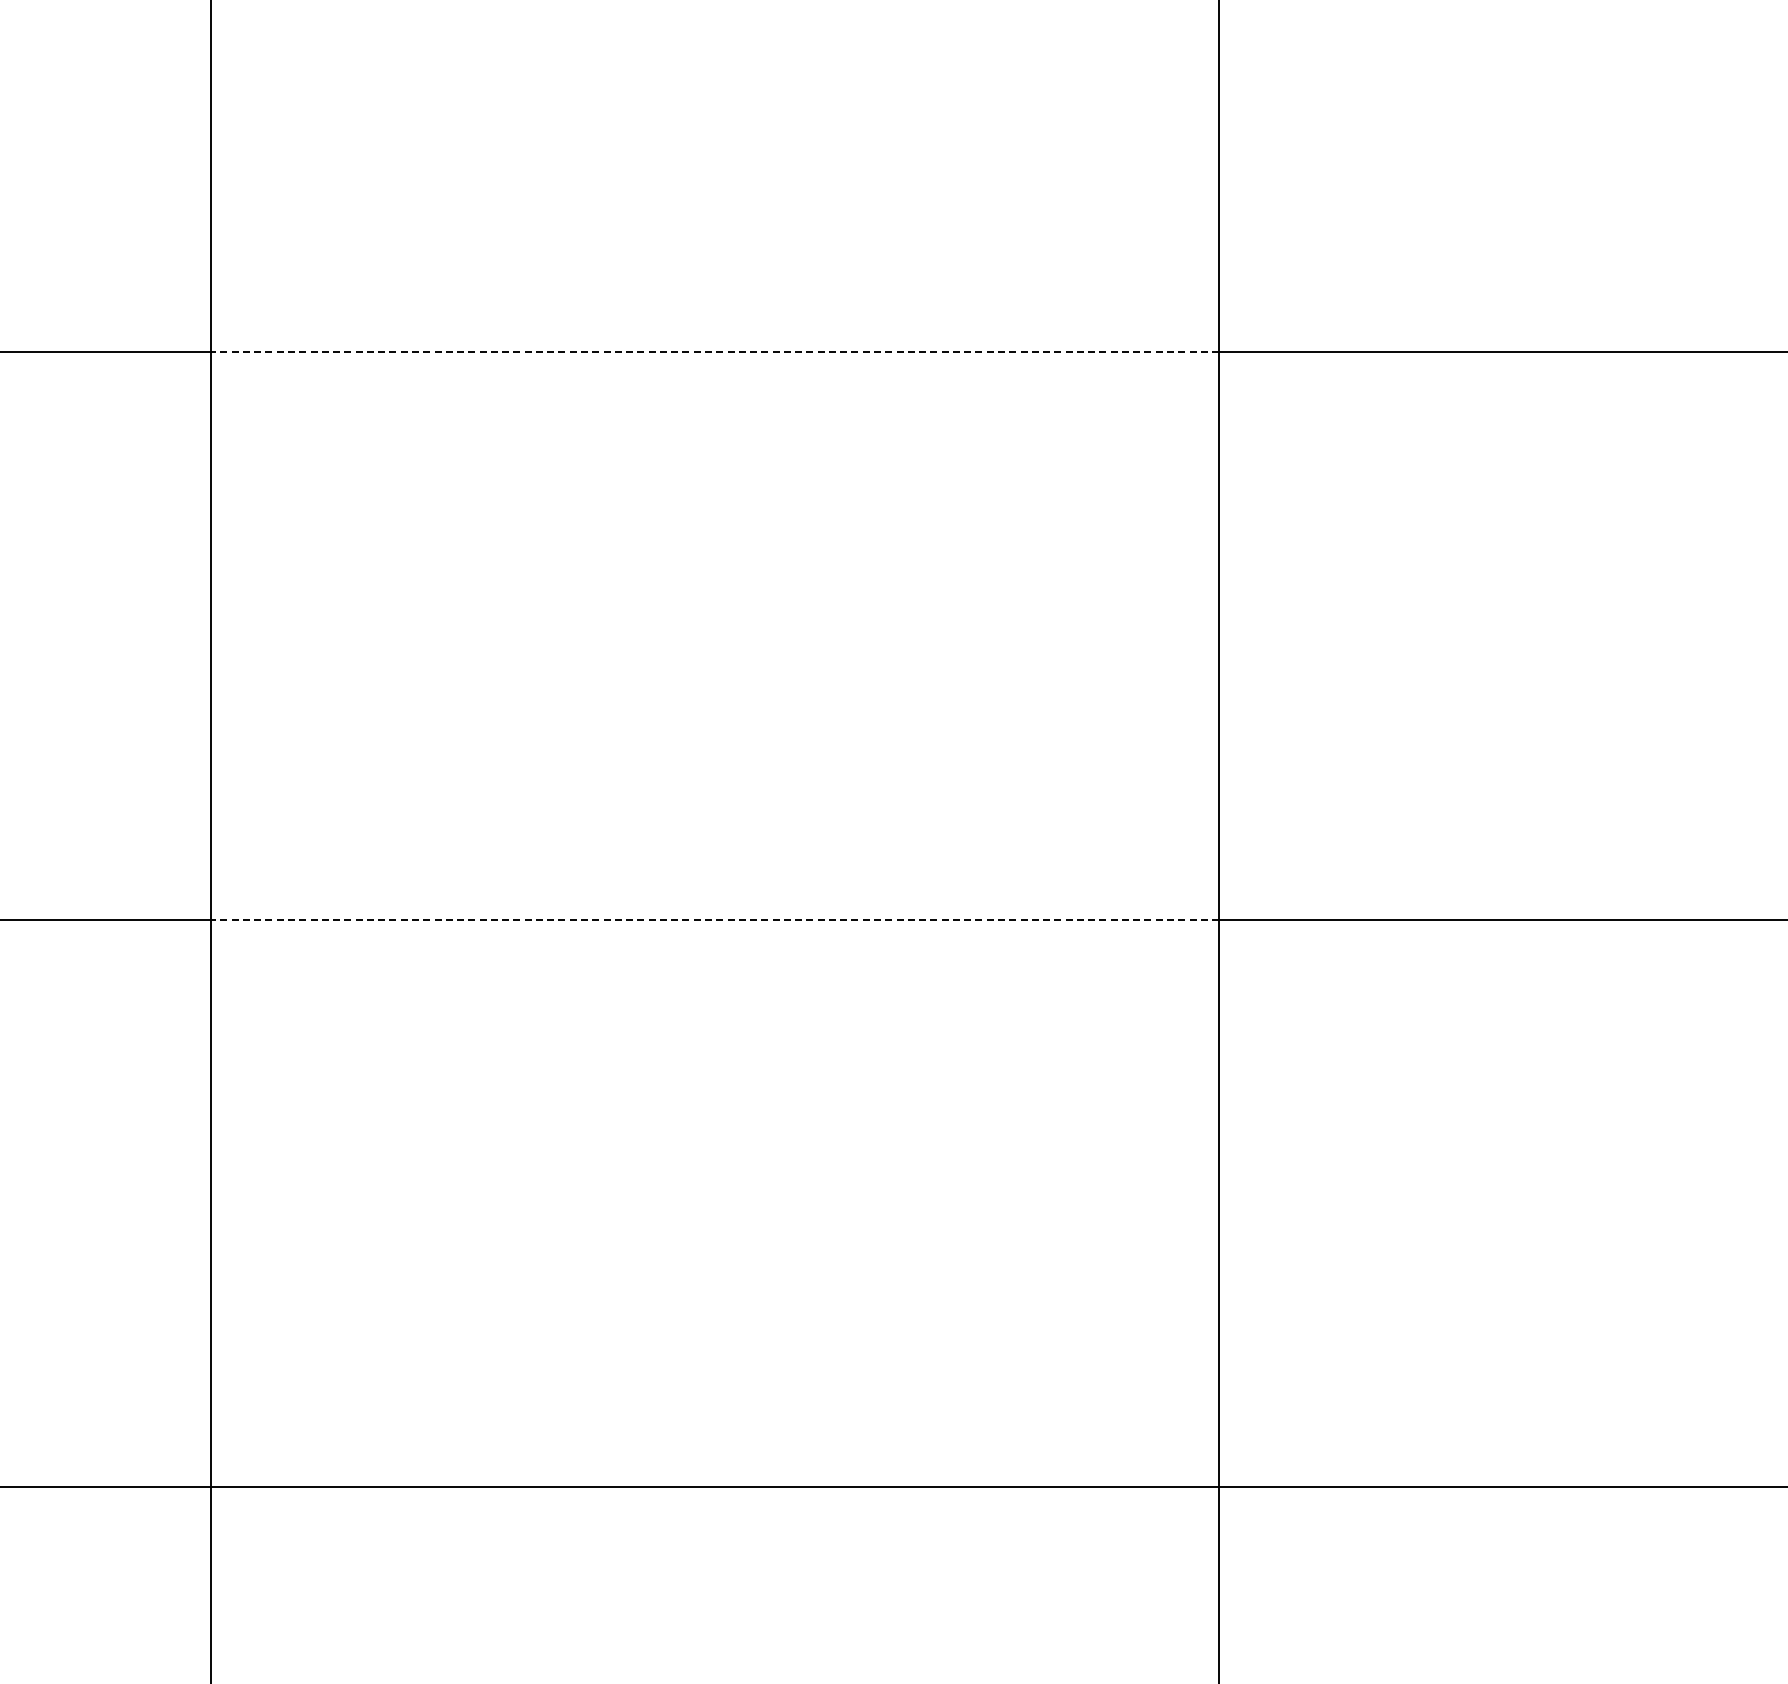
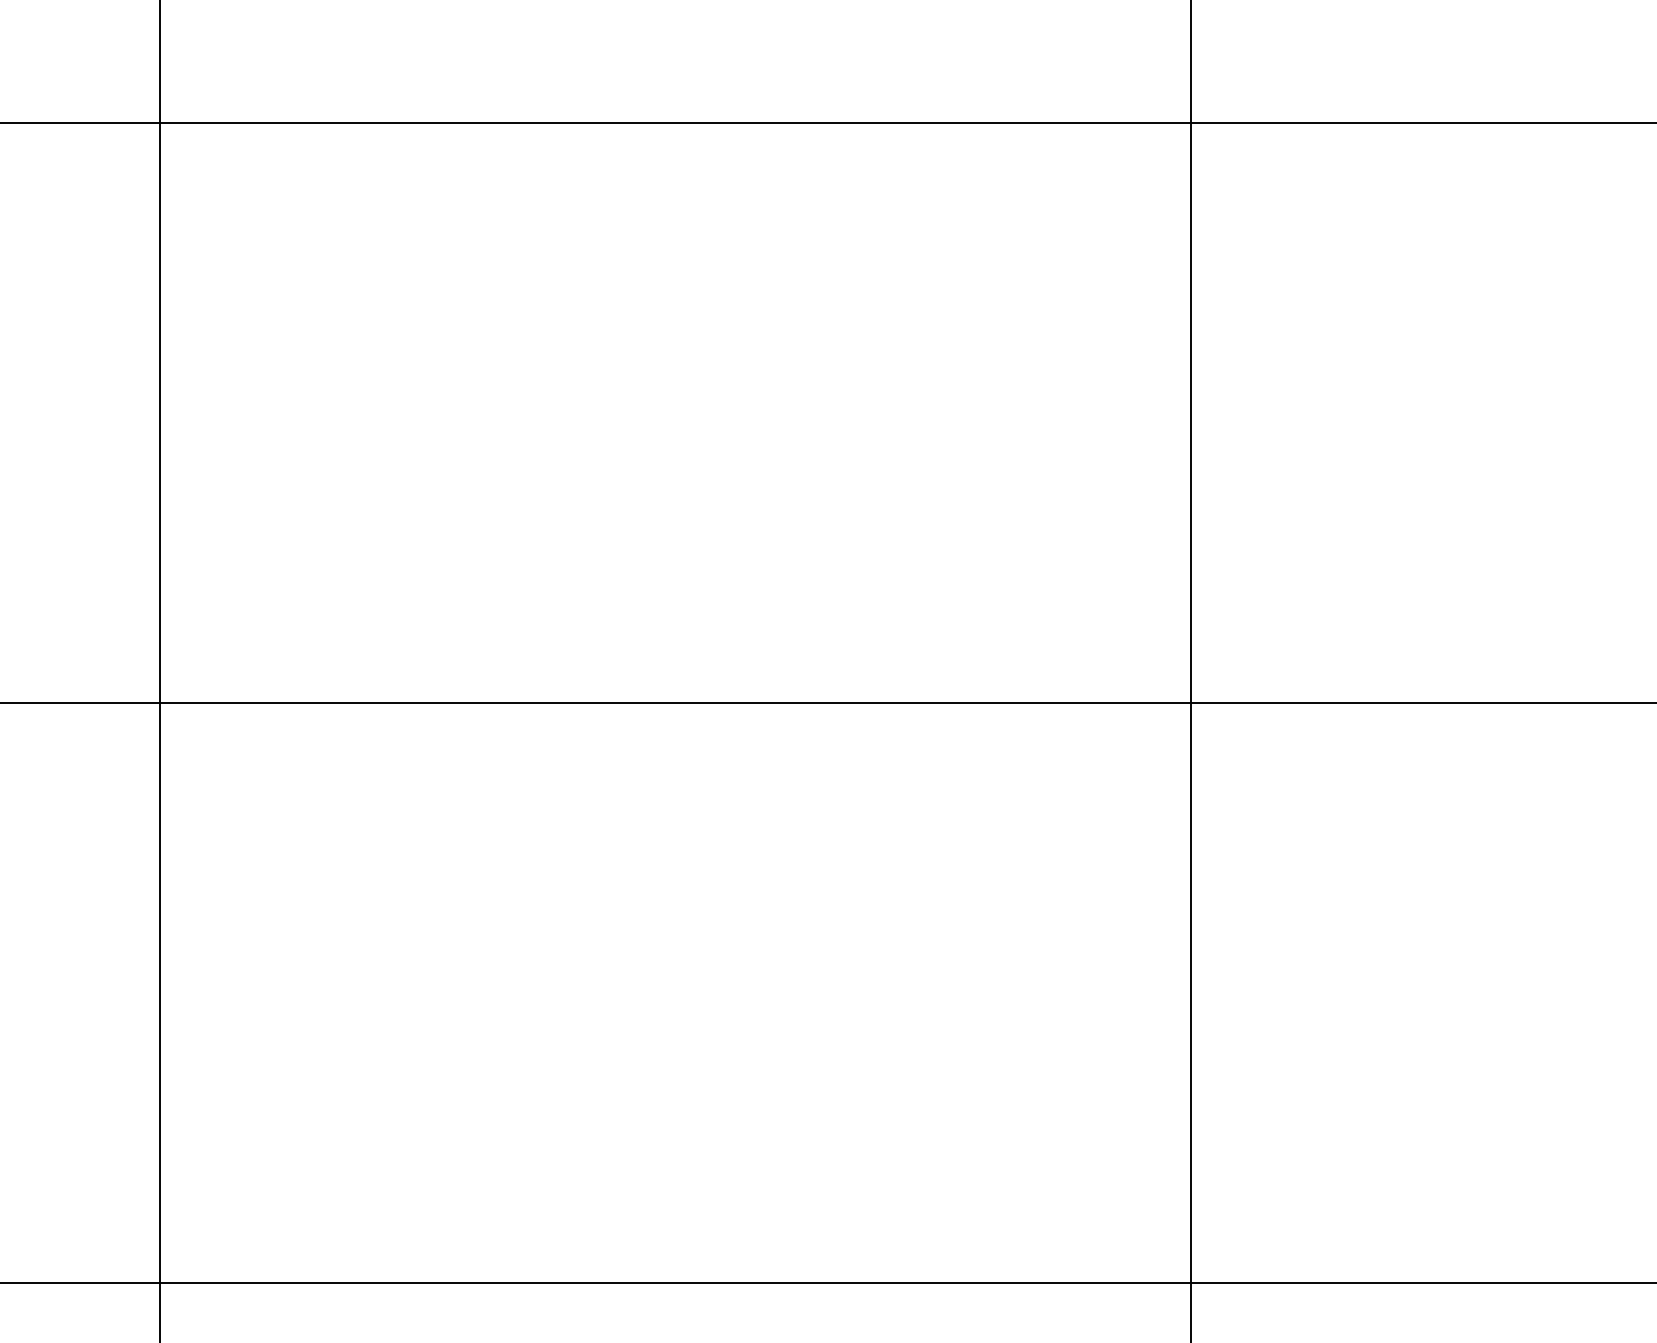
line: (714, 352) -> (674, 123), dashed -> solid
line: (714, 919) -> (674, 702), dashed -> solid

